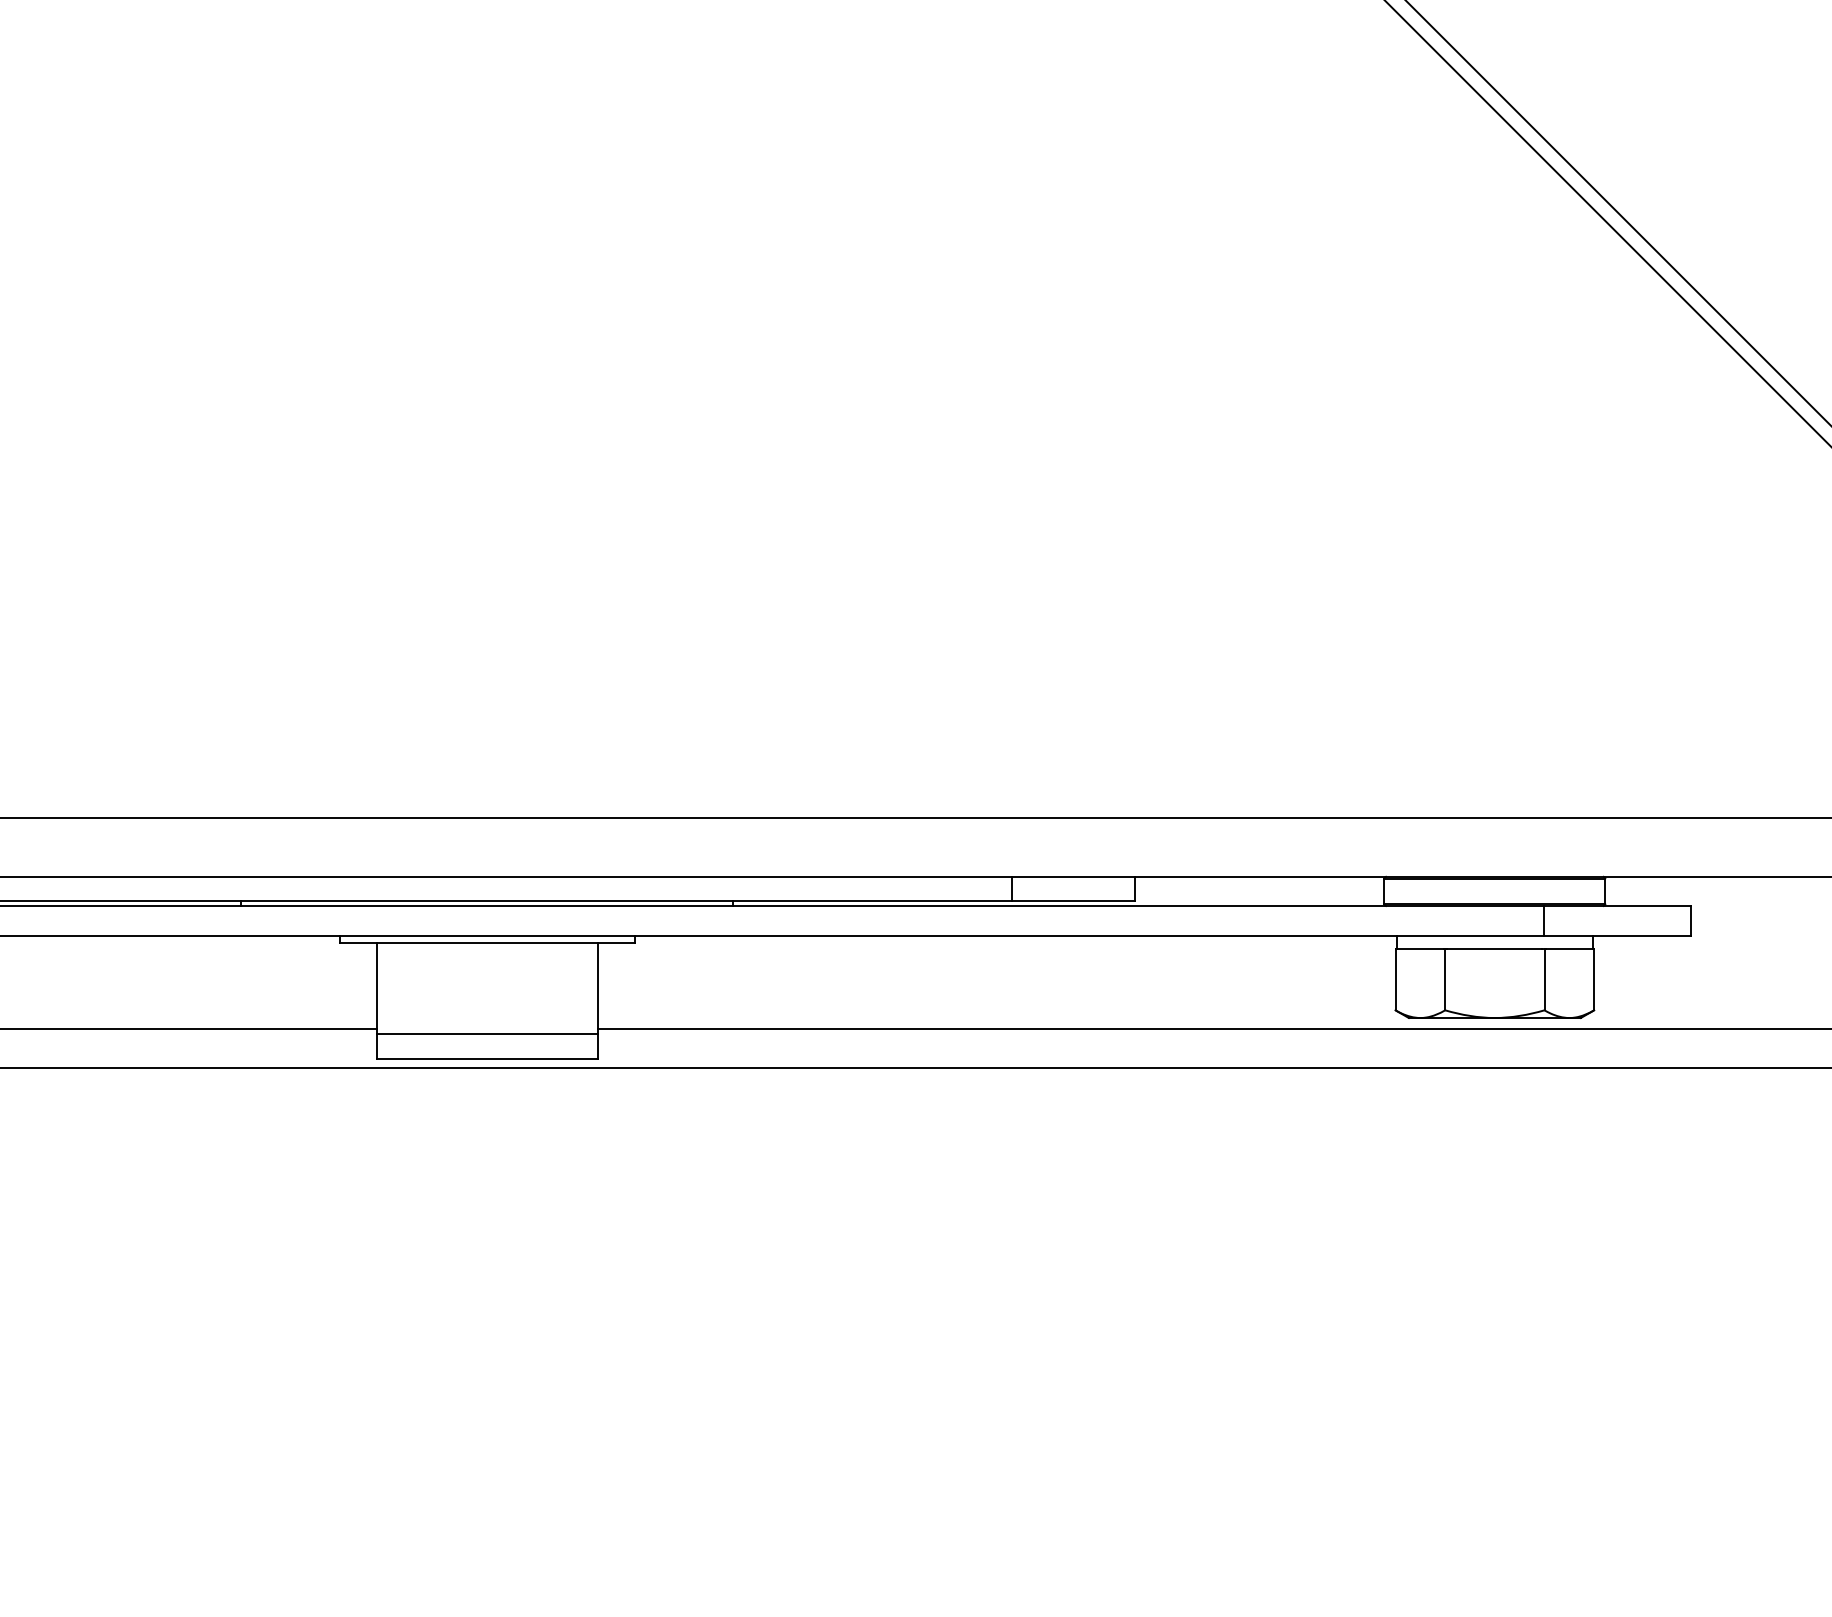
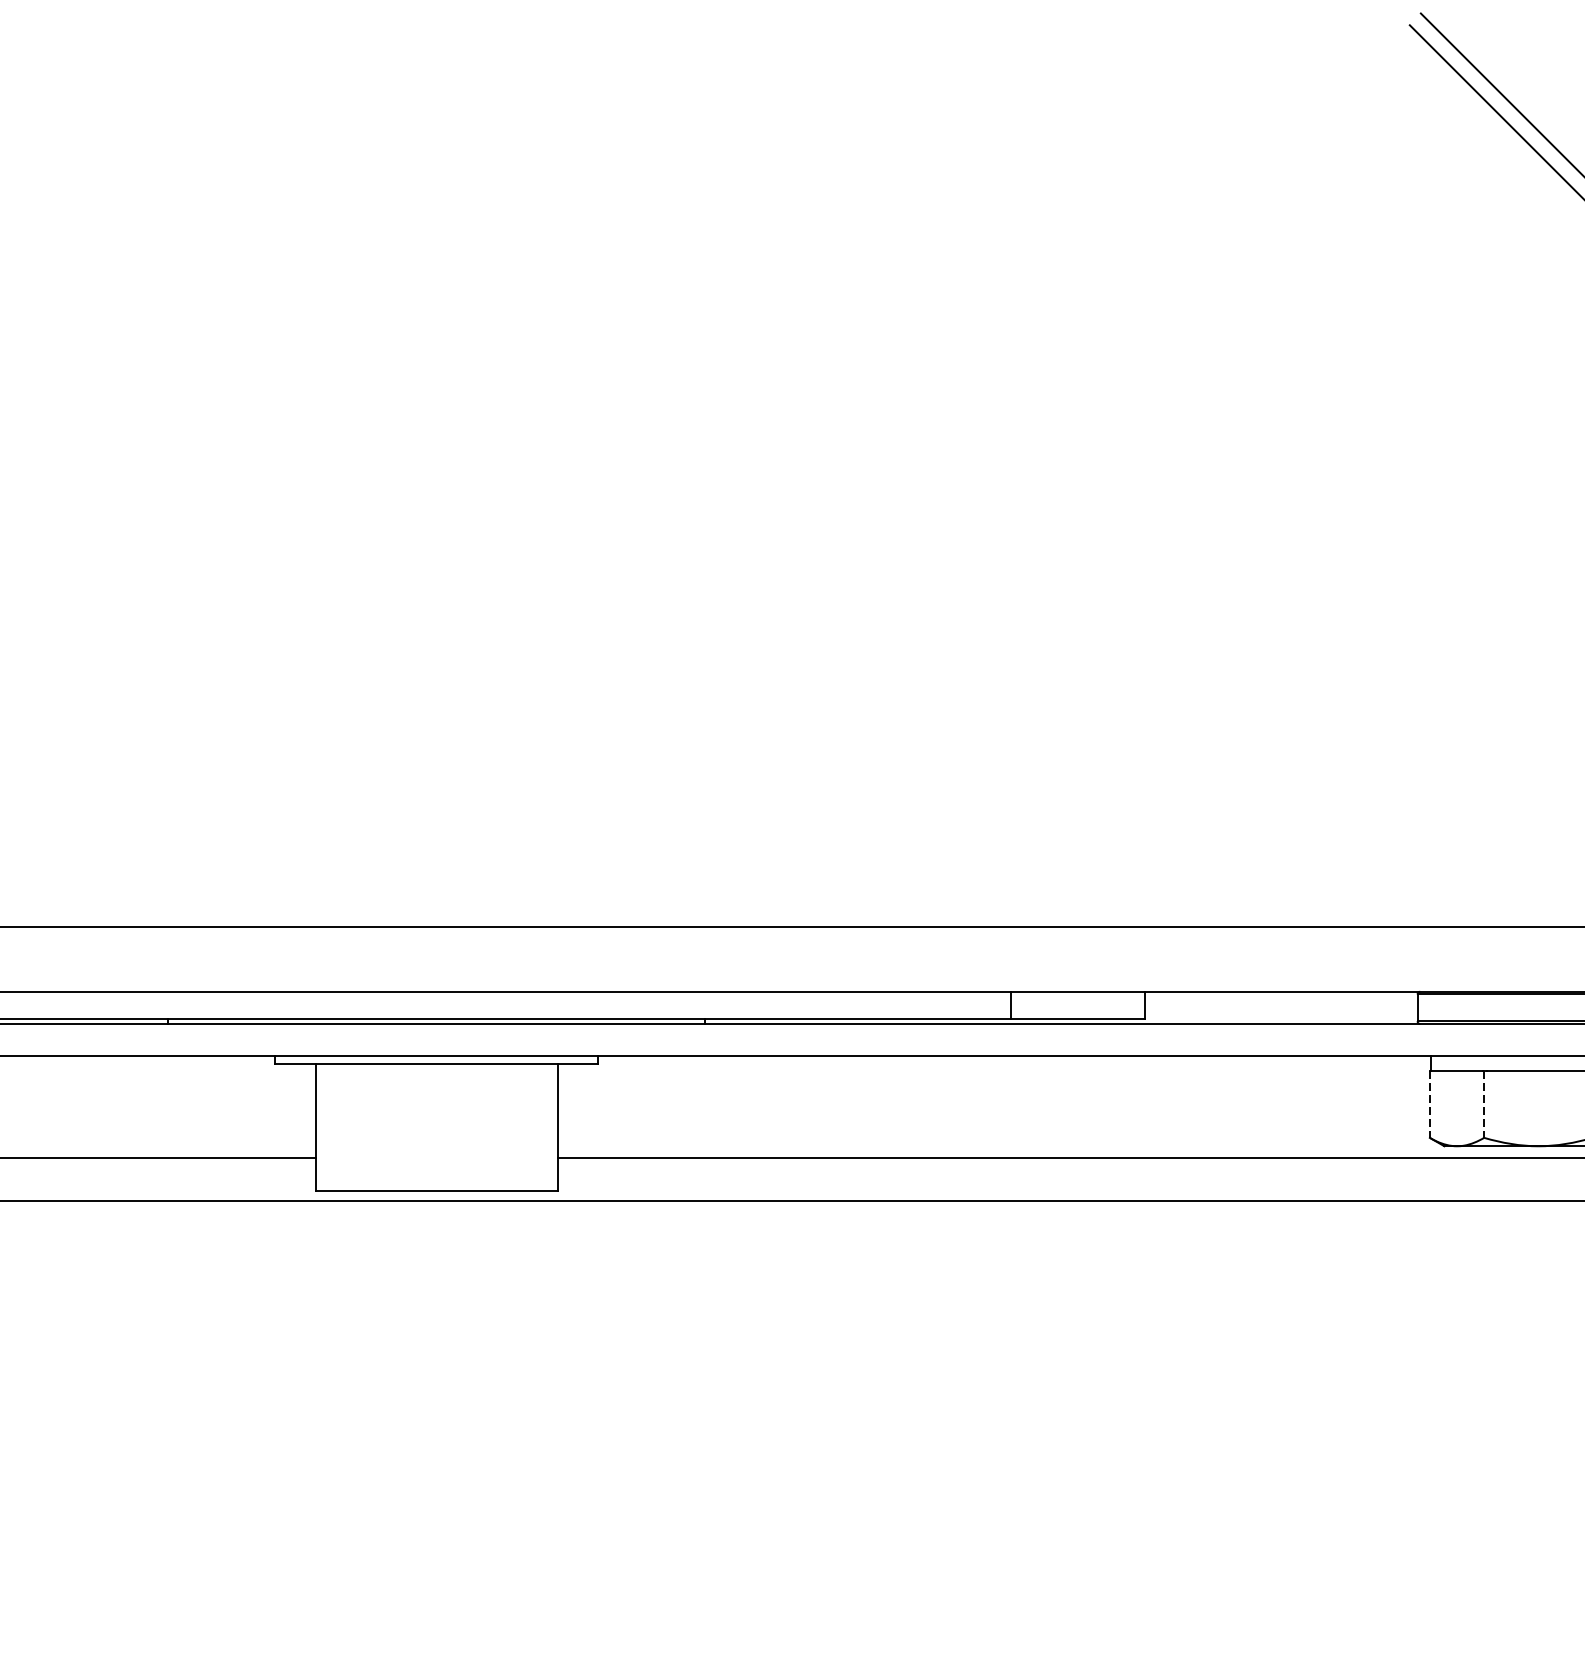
line: (1395, 979) -> (1429, 1104), solid -> dashed
line: (1445, 979) -> (1484, 1104), solid -> dashed
line: (486, 1034) -> (435, 1164), removed

